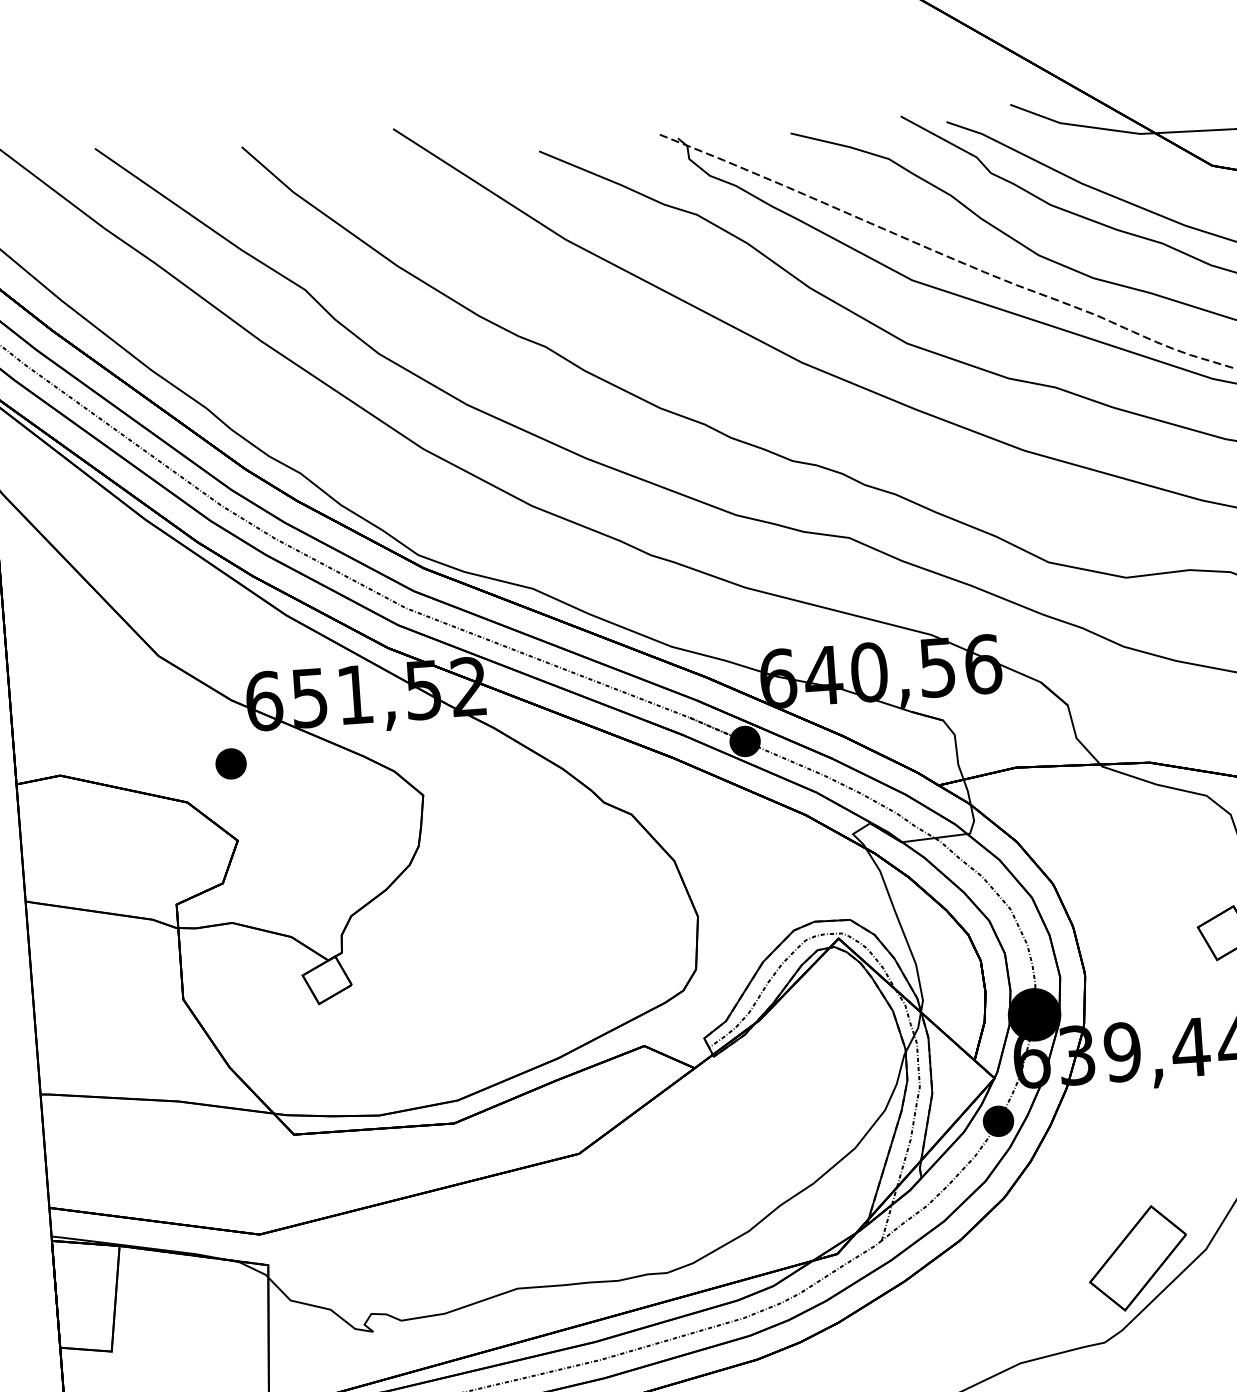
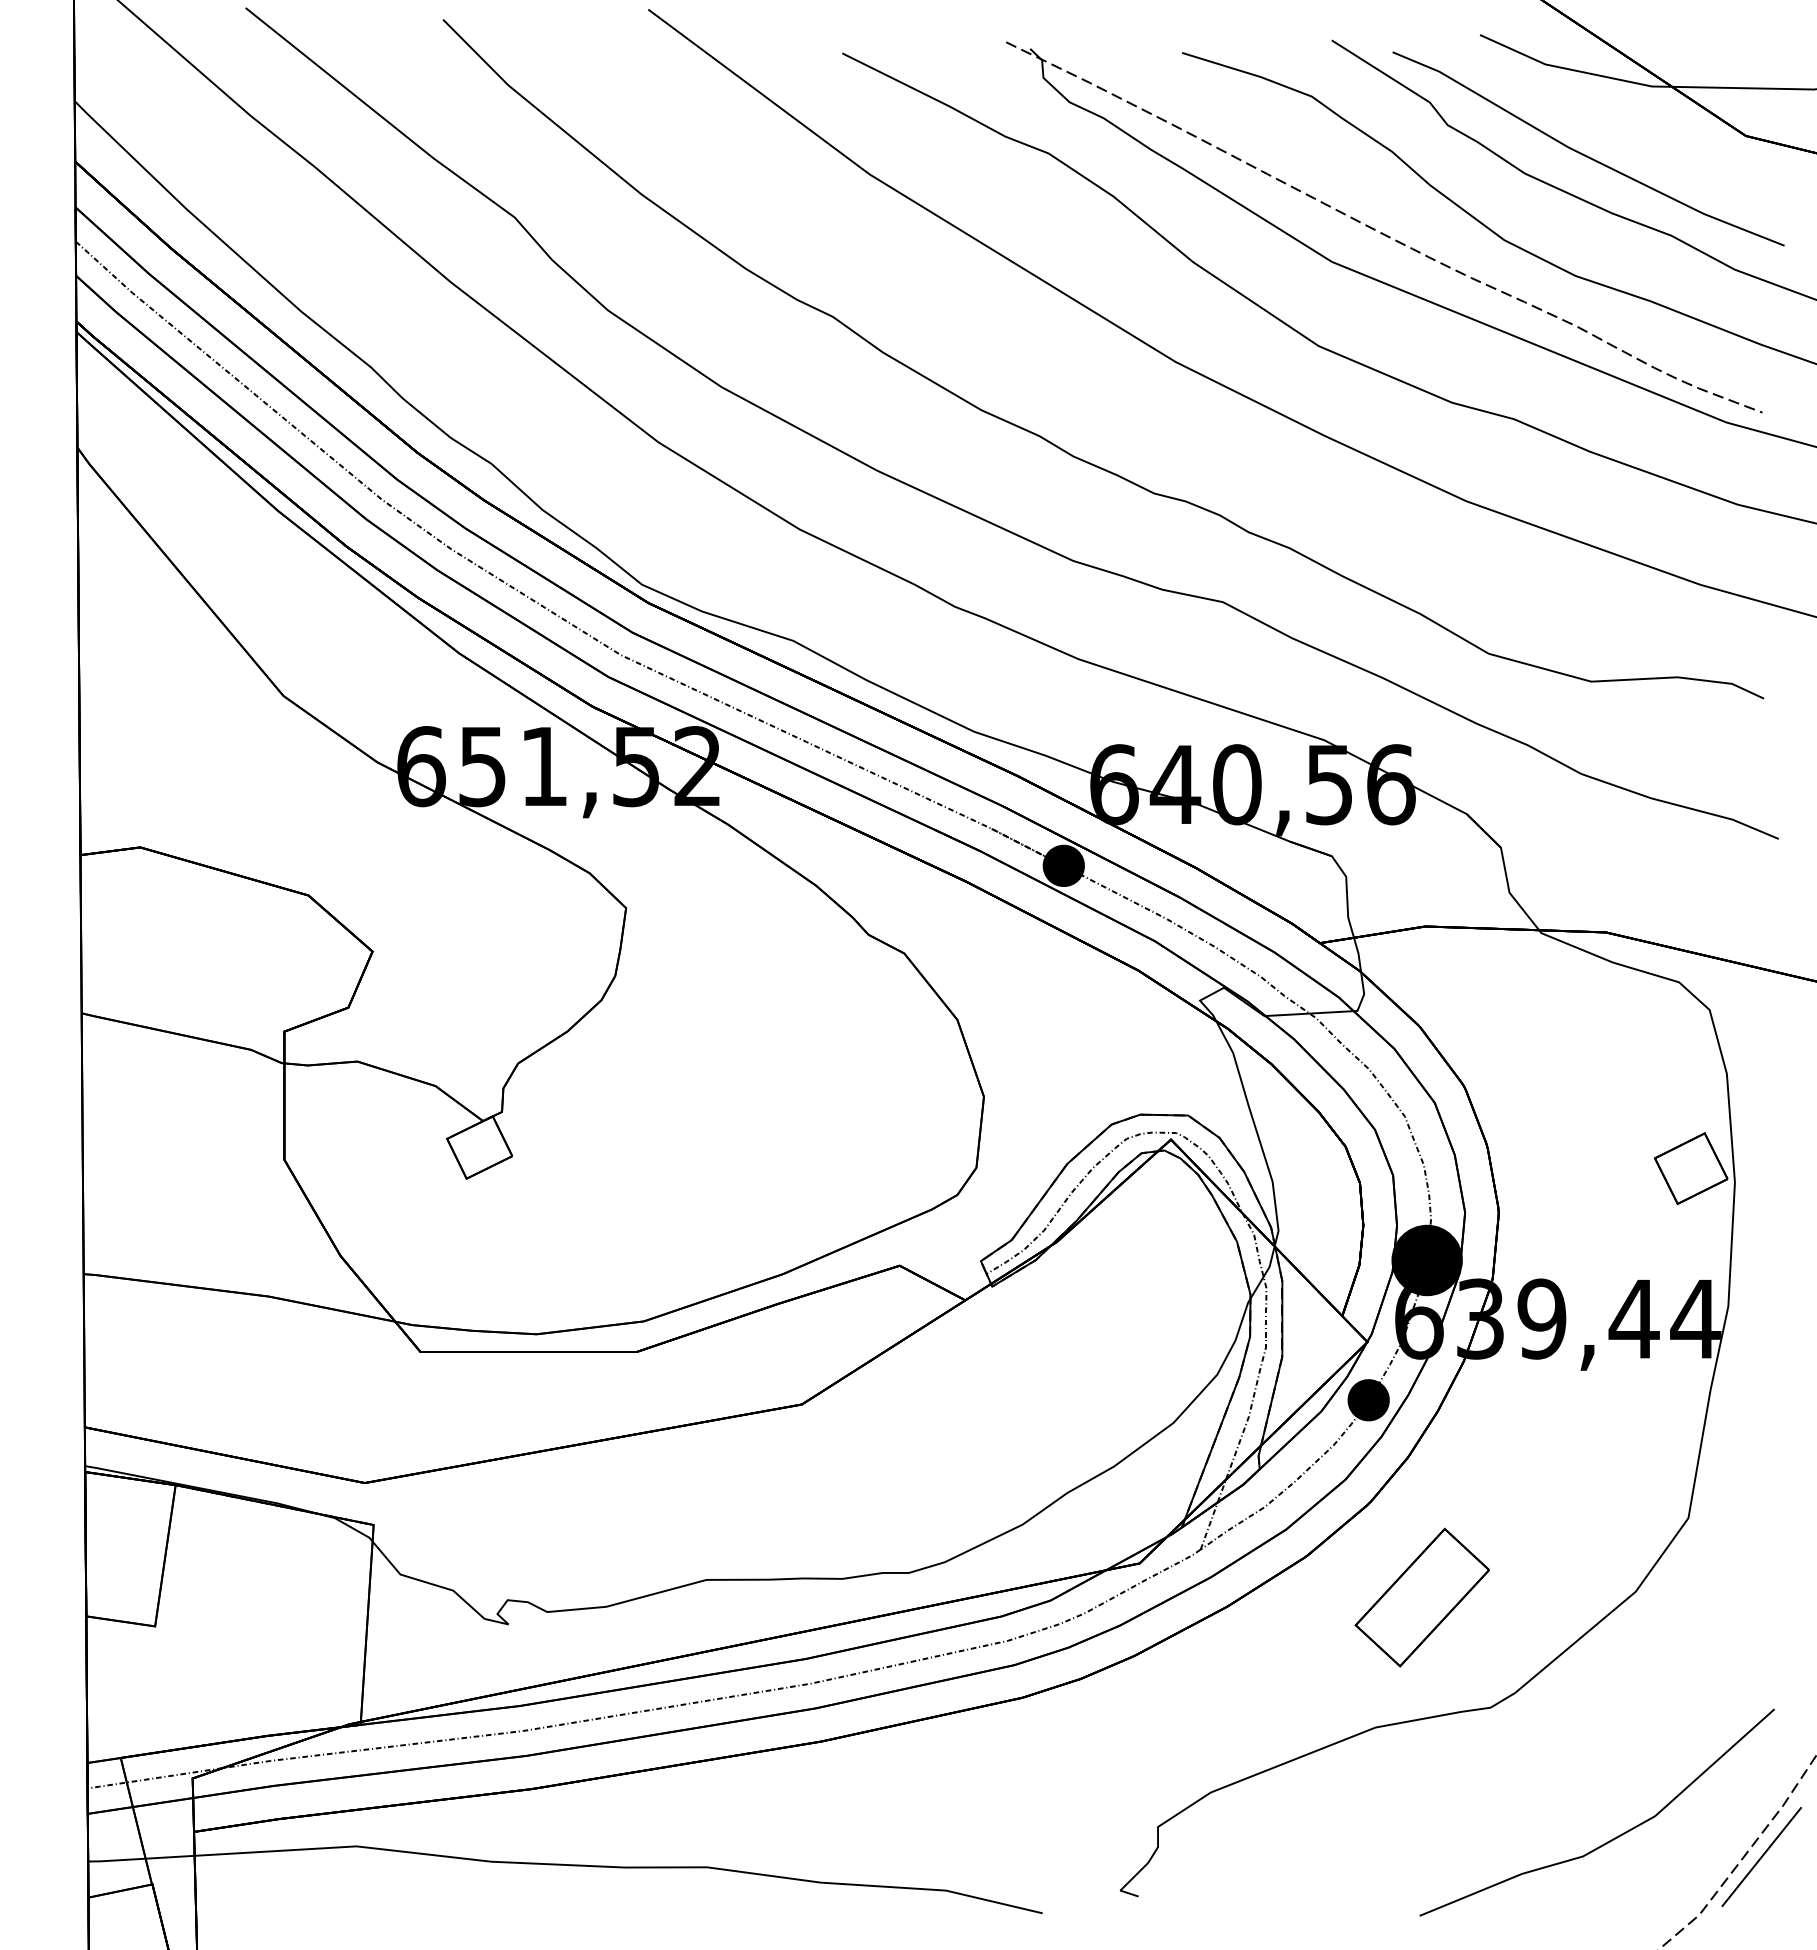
part: (230, 763) -> (370, 847), removed
part: (1137, 1258) -> (1421, 1597), moved

